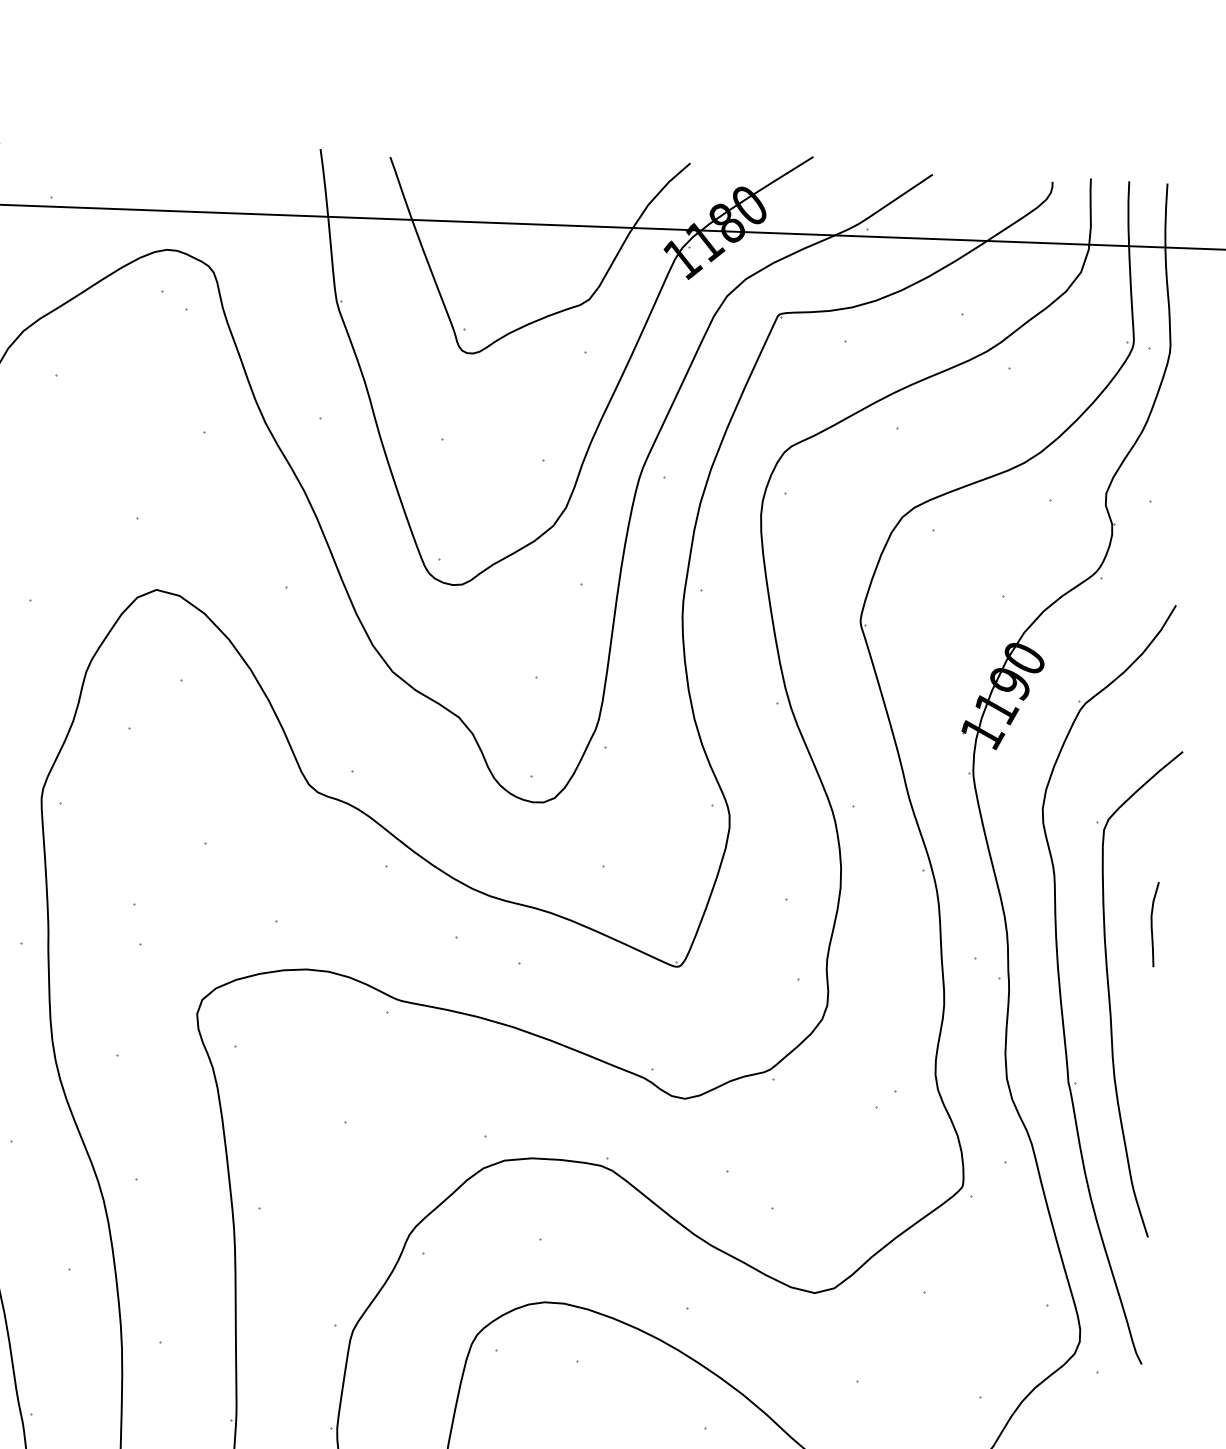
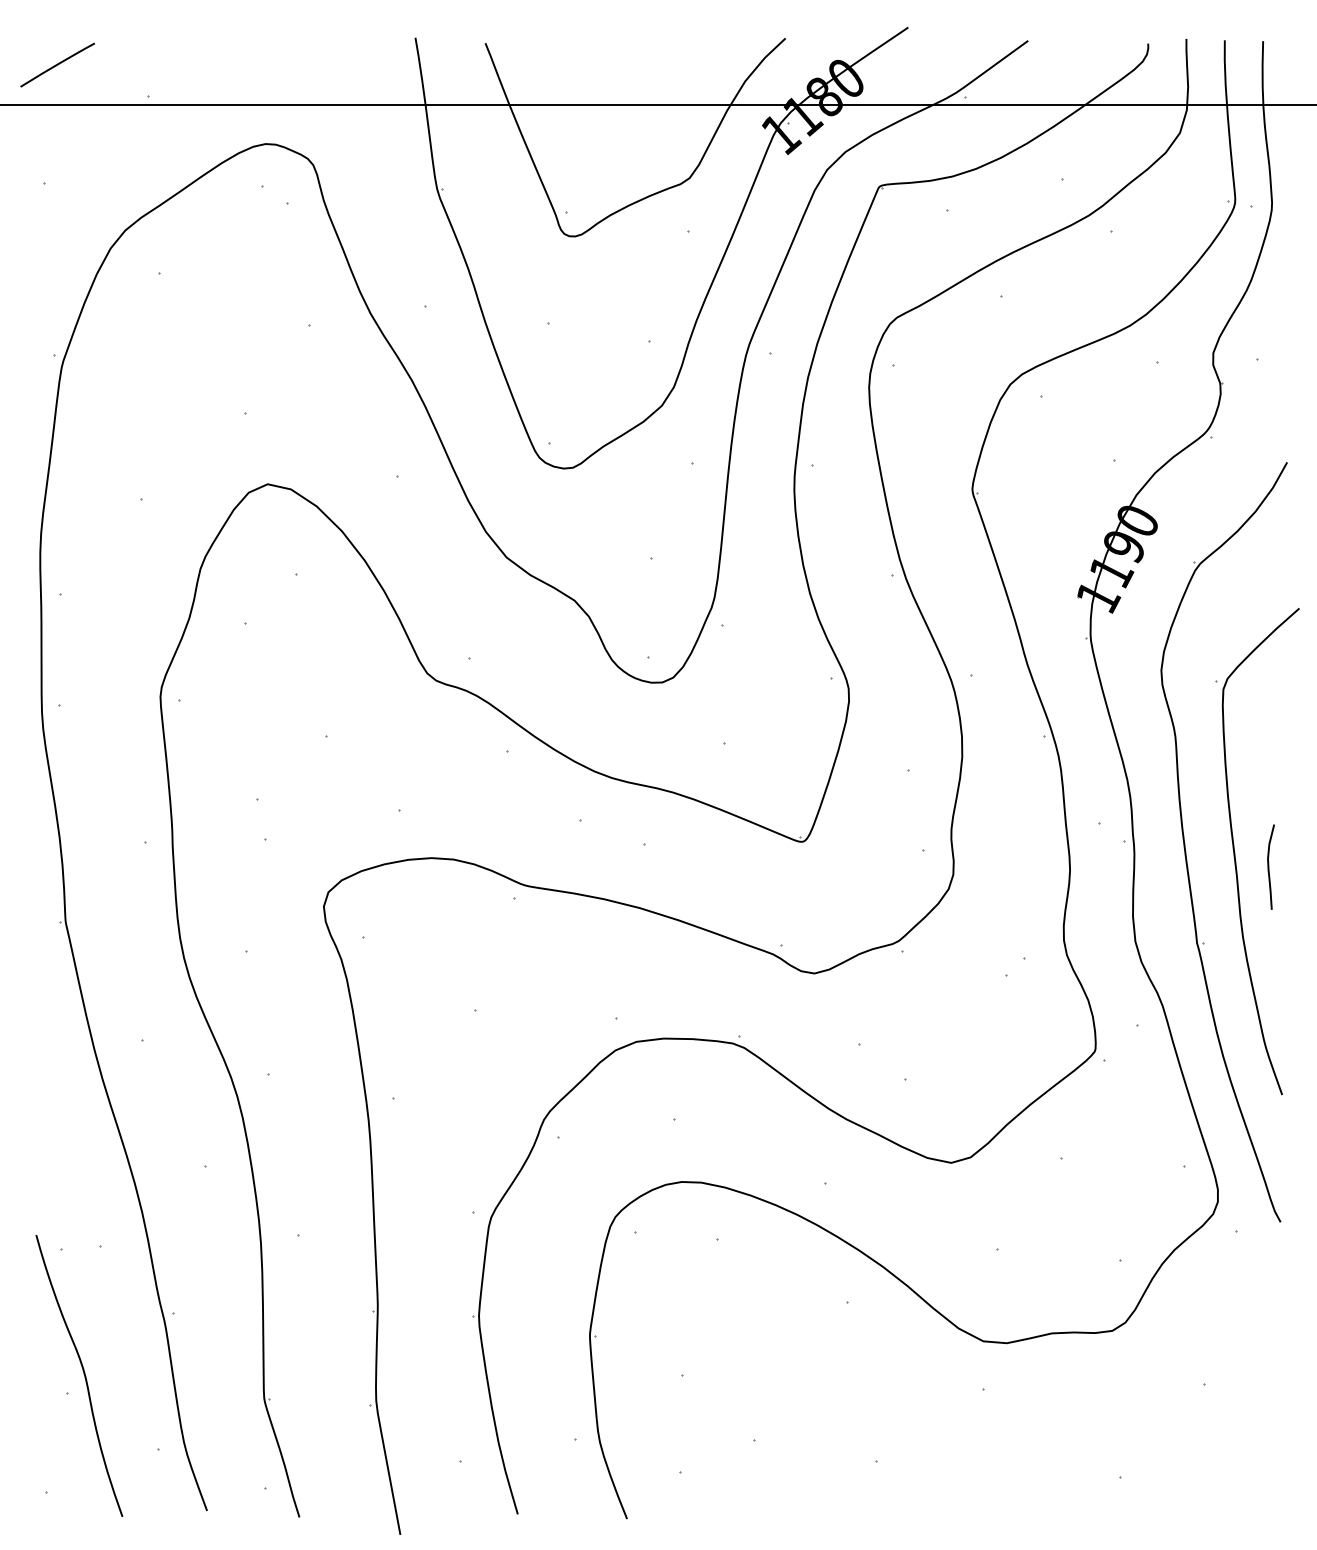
curve: (1152, 923) -> (1269, 866), moved

